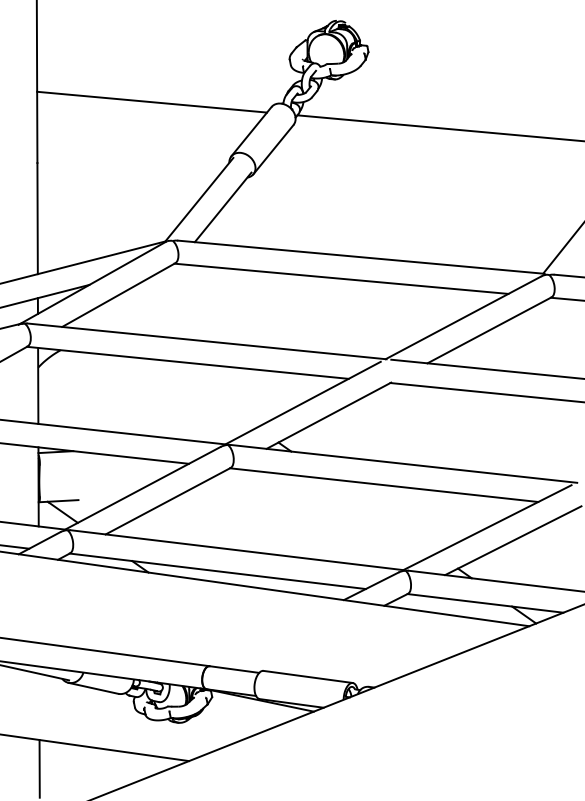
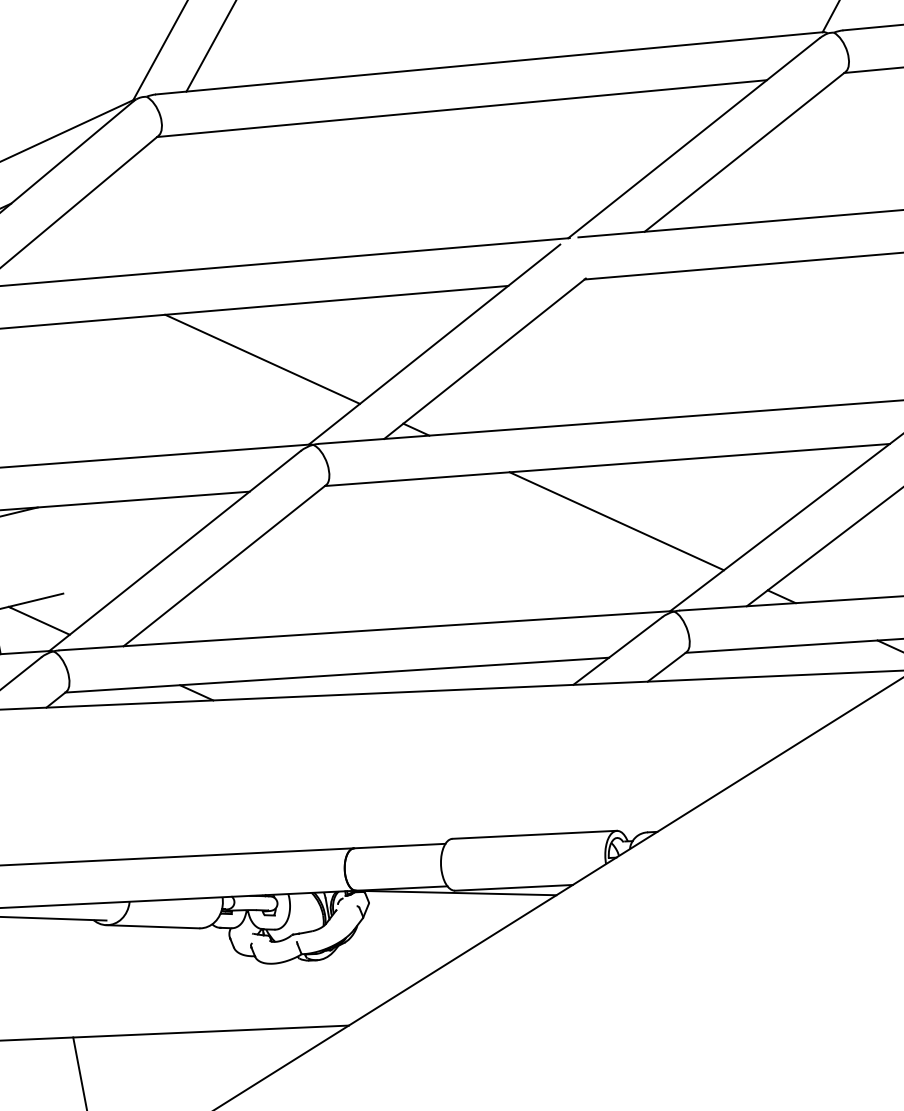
line: (209, 393) -> (263, 358), added
line: (383, 516) -> (616, 521), added

